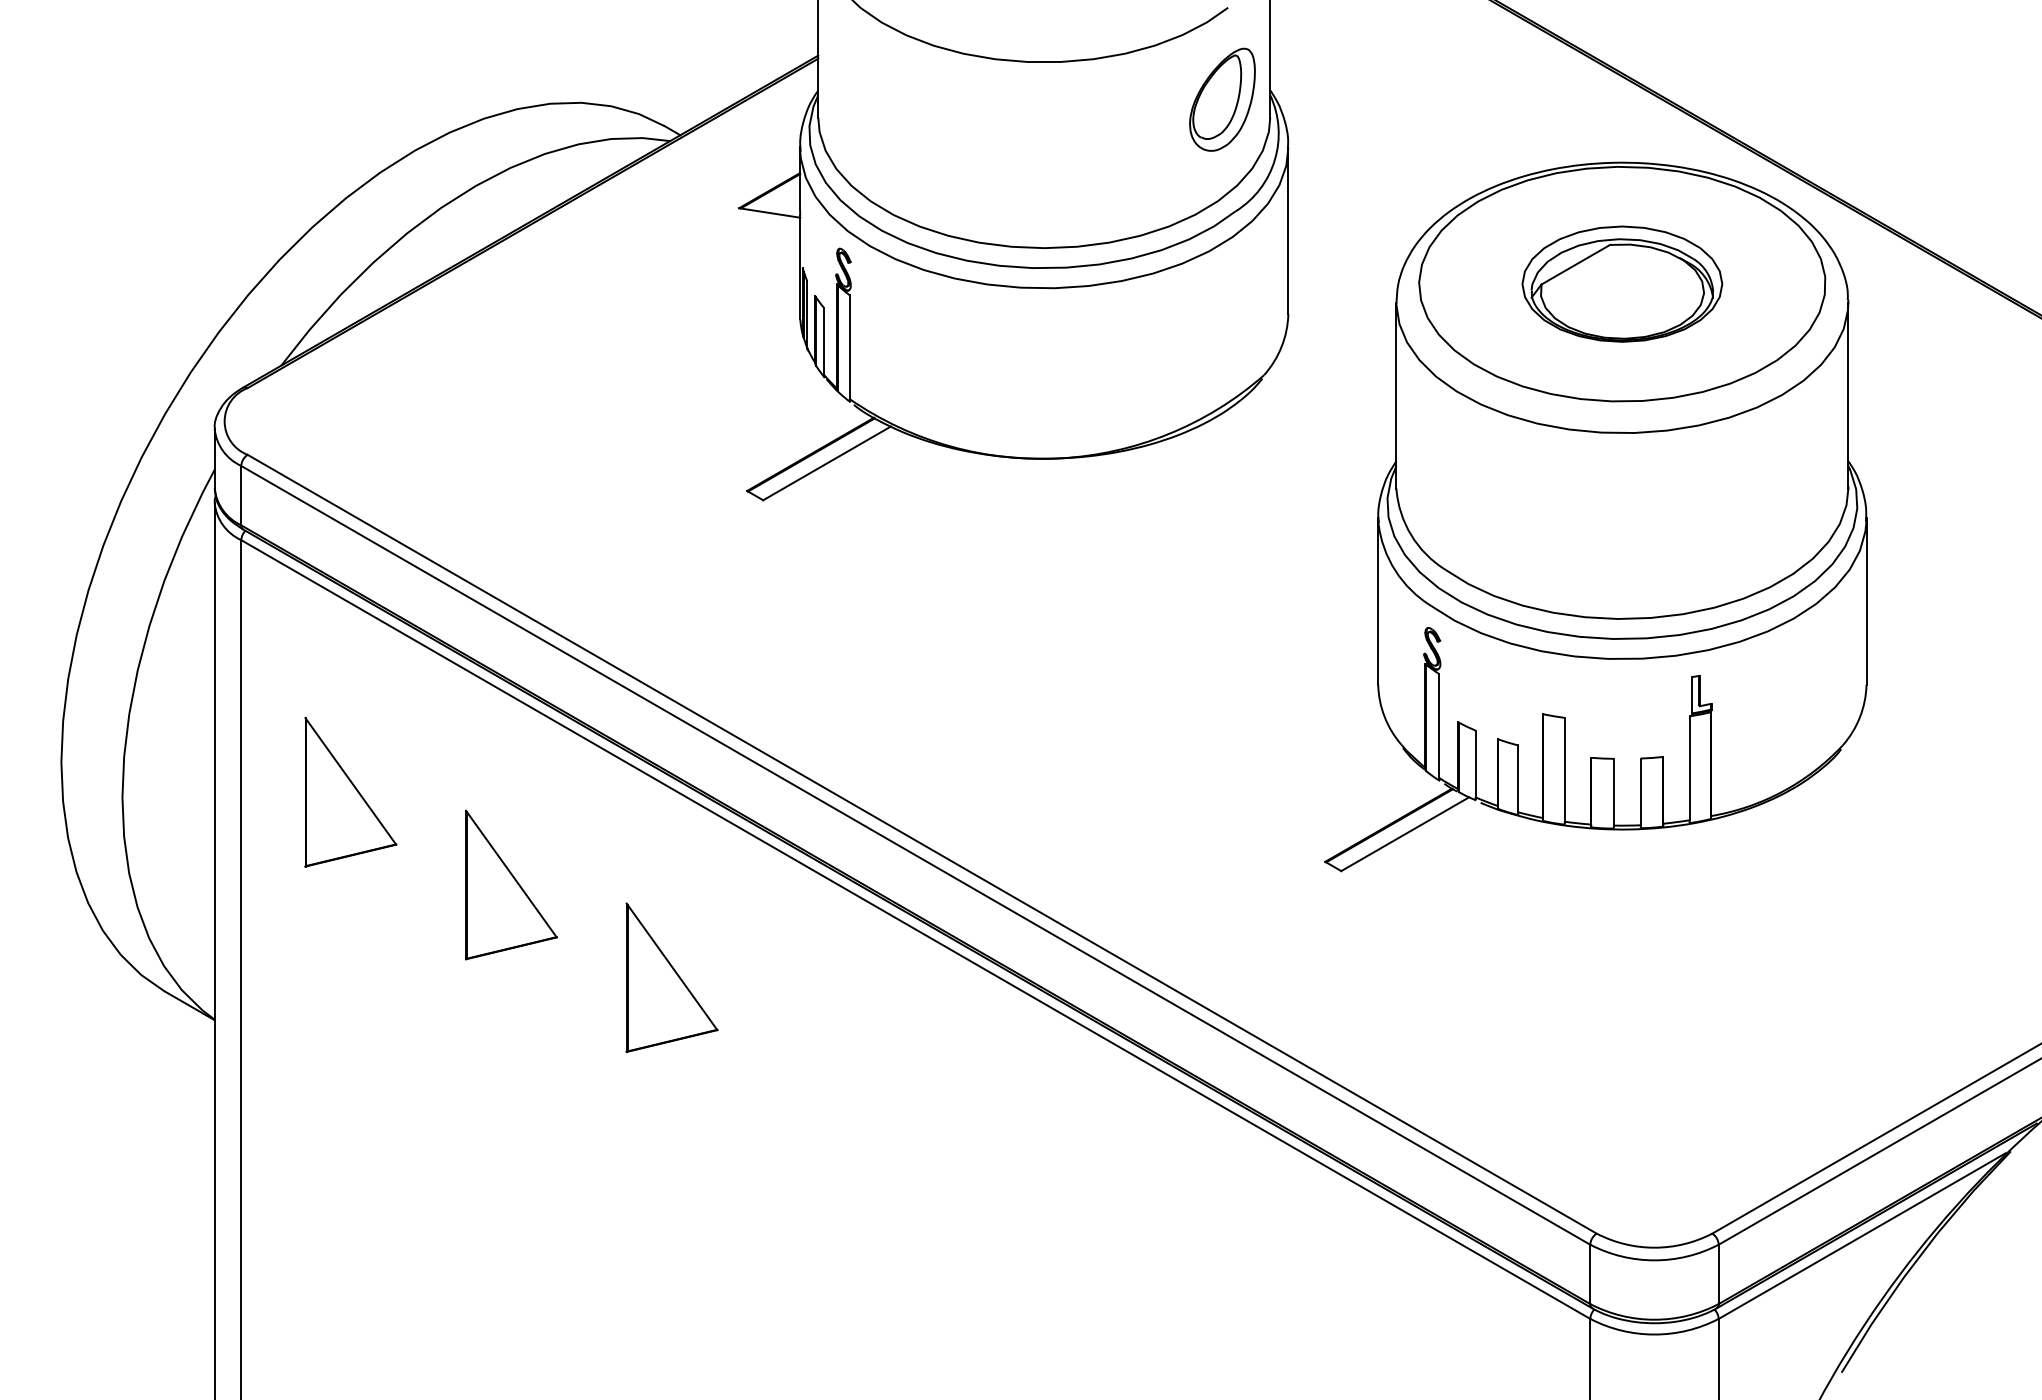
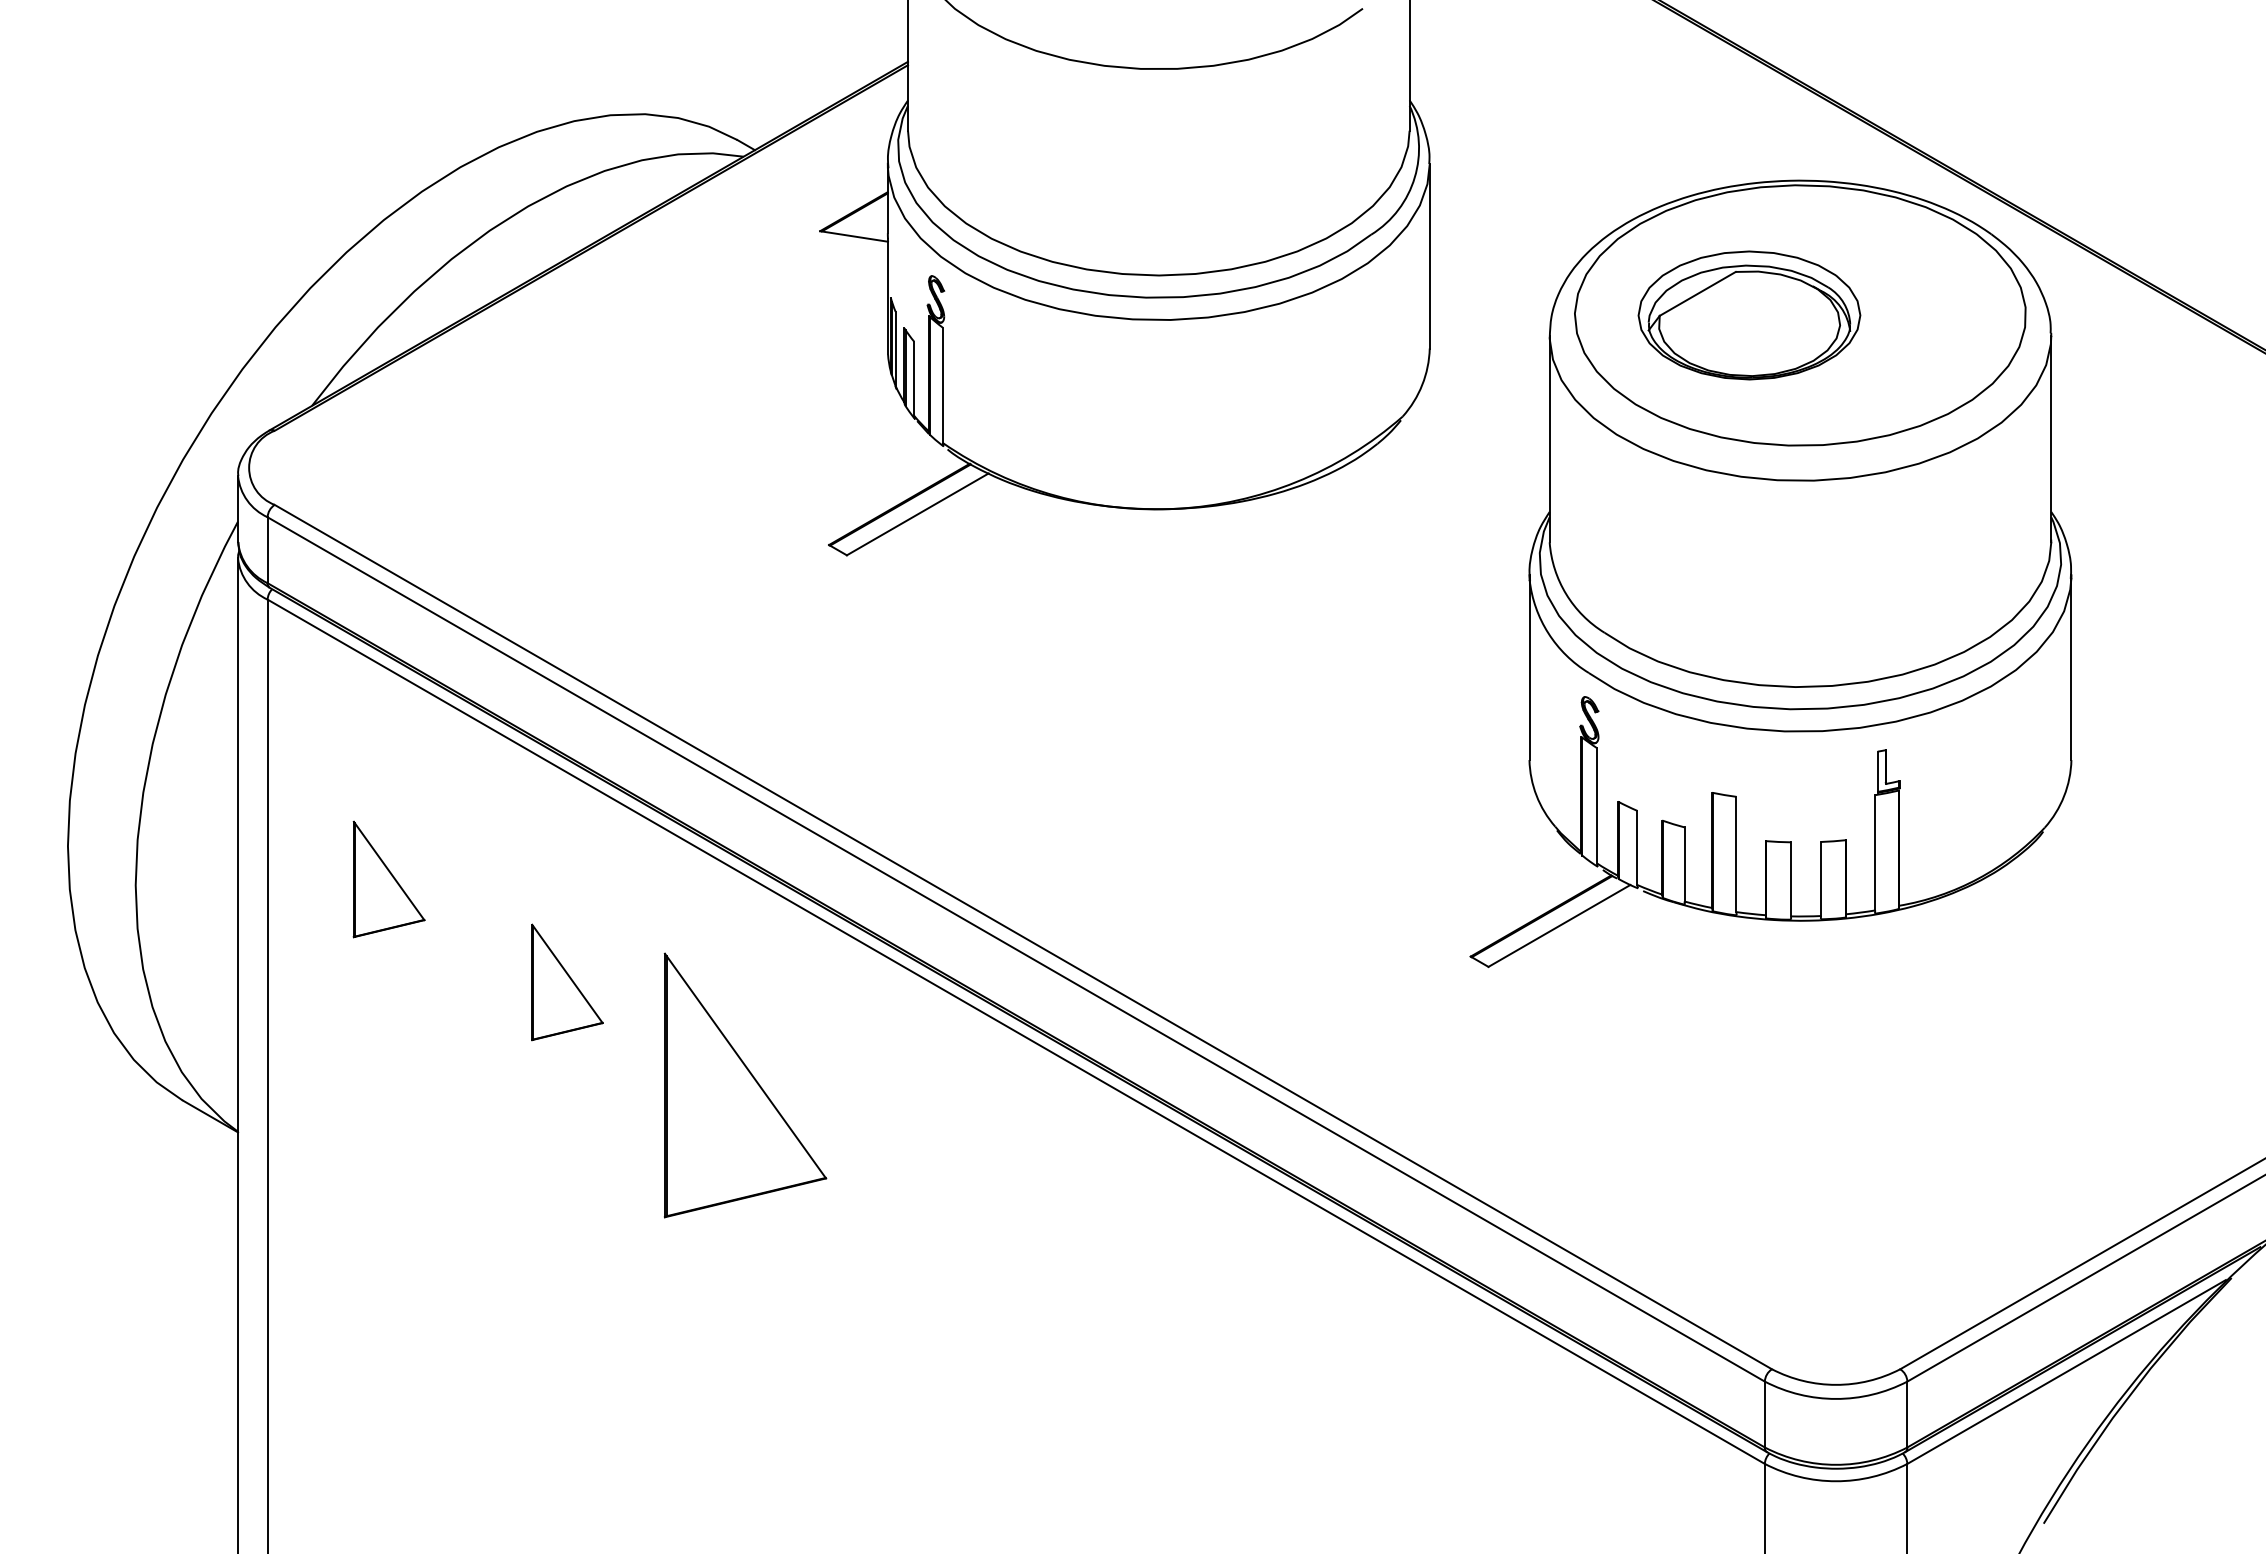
part: (1222, 99) -> (1356, 110), removed
part: (1622, 284) -> (1749, 315), moved
part: (350, 792) -> (388, 879), size x0.7
part: (511, 885) -> (567, 982), size x0.7
part: (671, 977) -> (745, 1084), size x1.6

